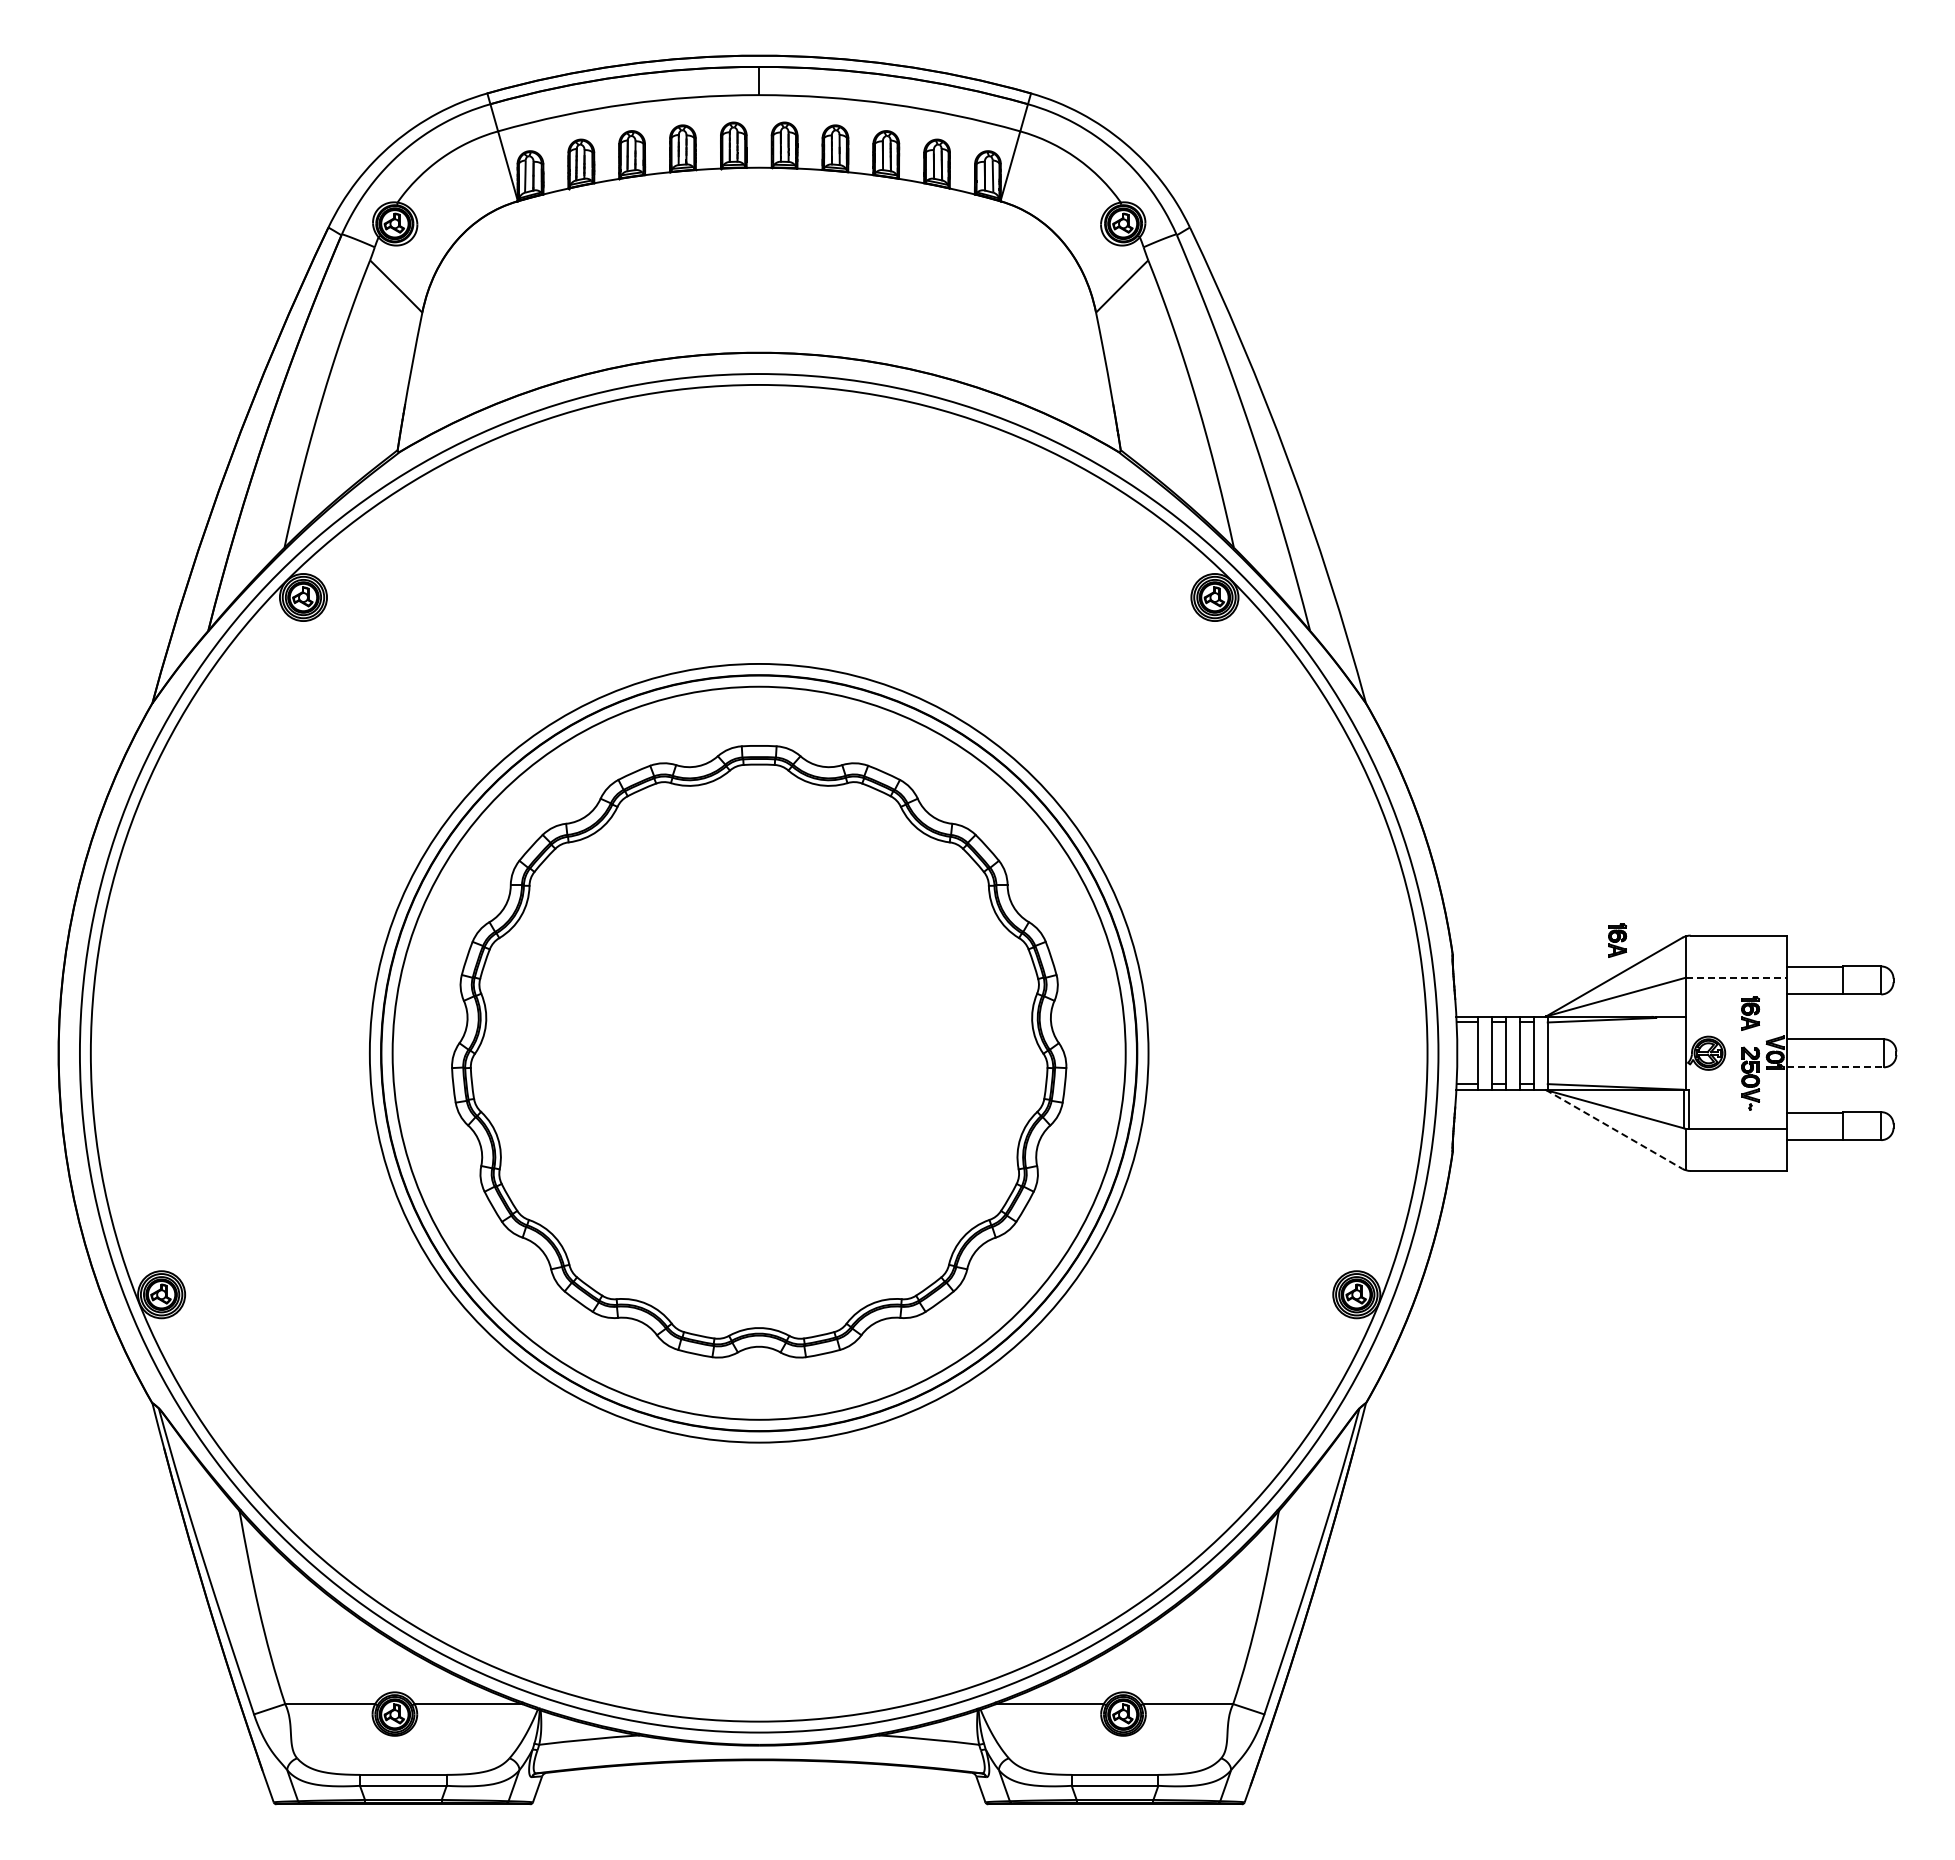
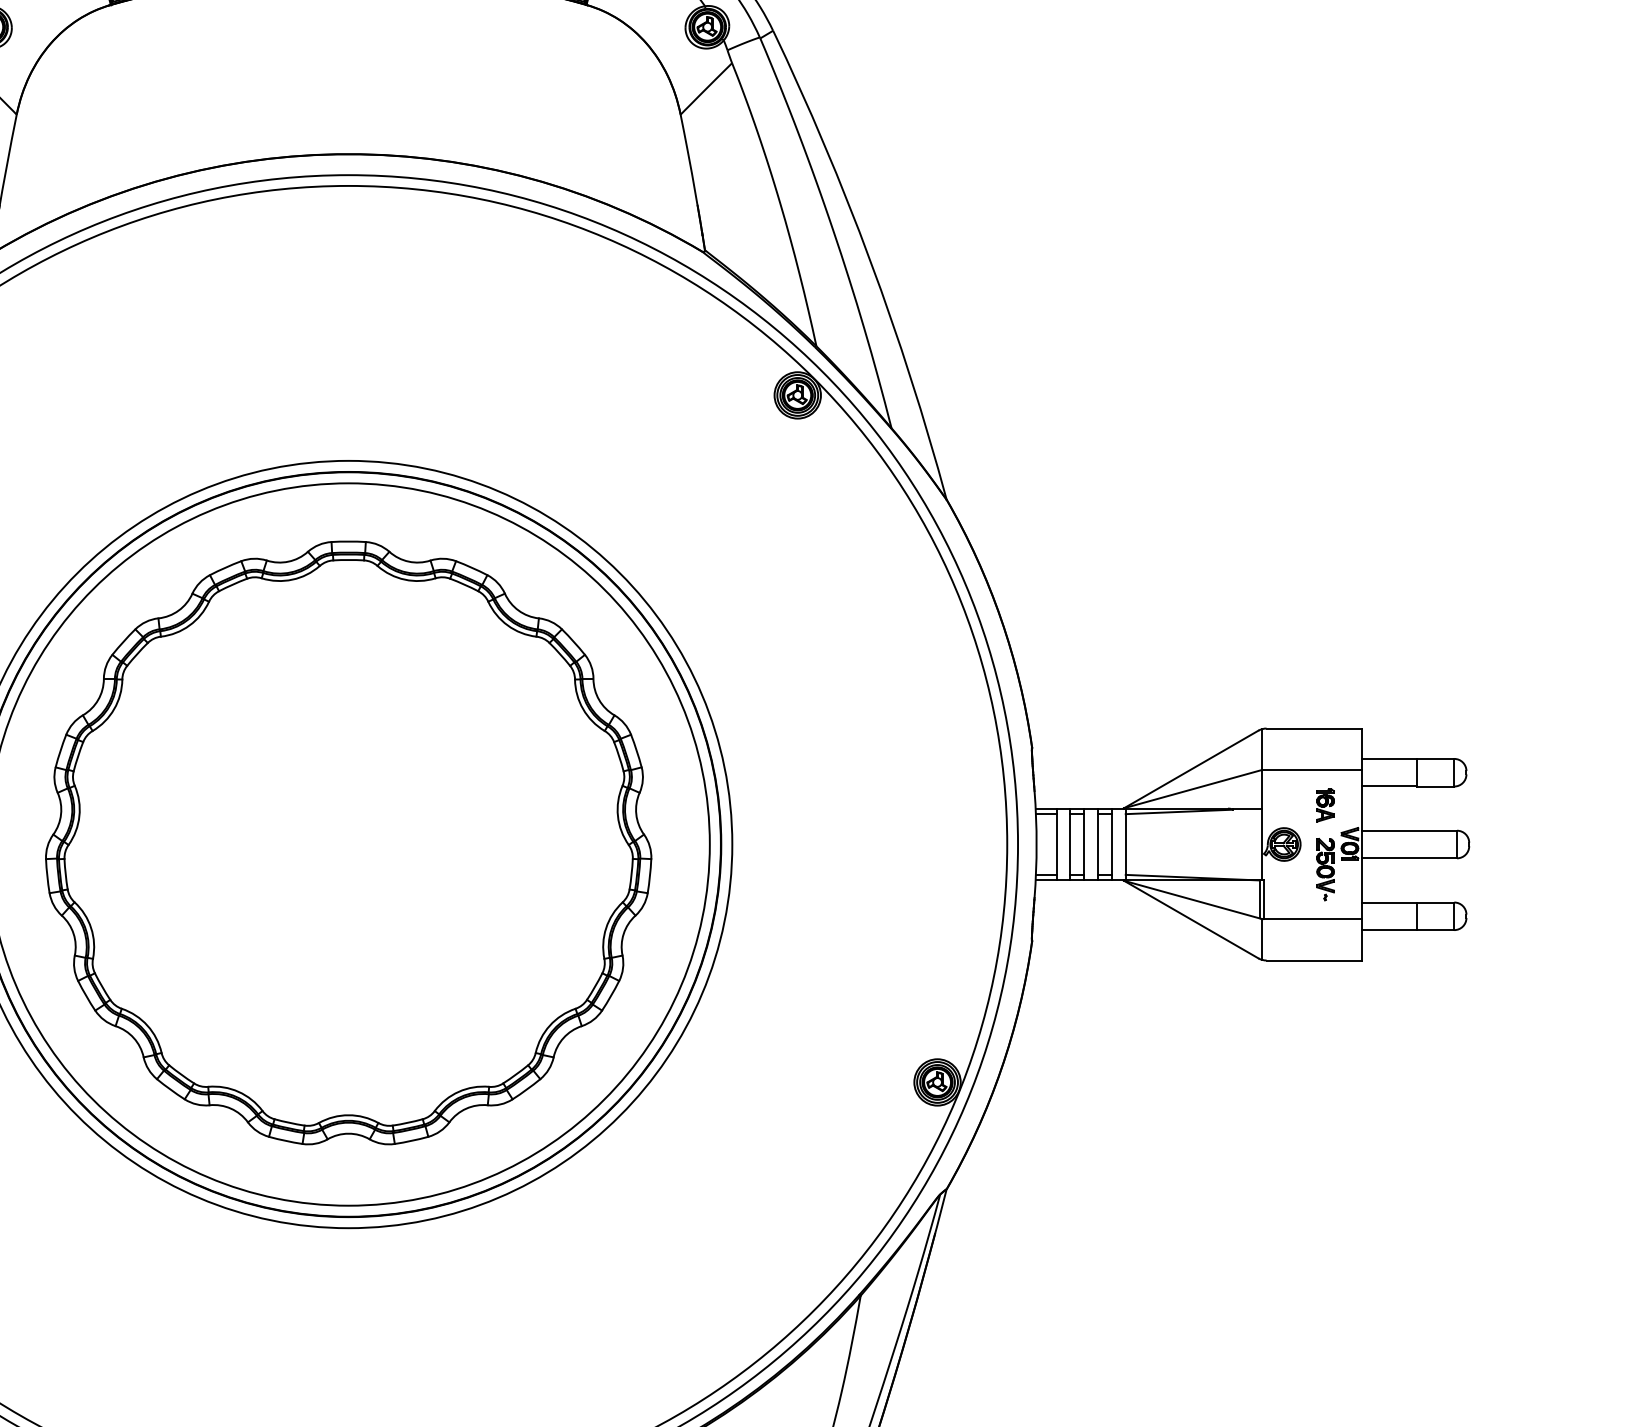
part: (1617, 940) -> (1194, 733), removed
line: (1737, 977) -> (1312, 769), dashed -> solid
line: (1836, 1067) -> (1410, 858), dashed -> solid
line: (1614, 1129) -> (1191, 919), dashed -> solid

